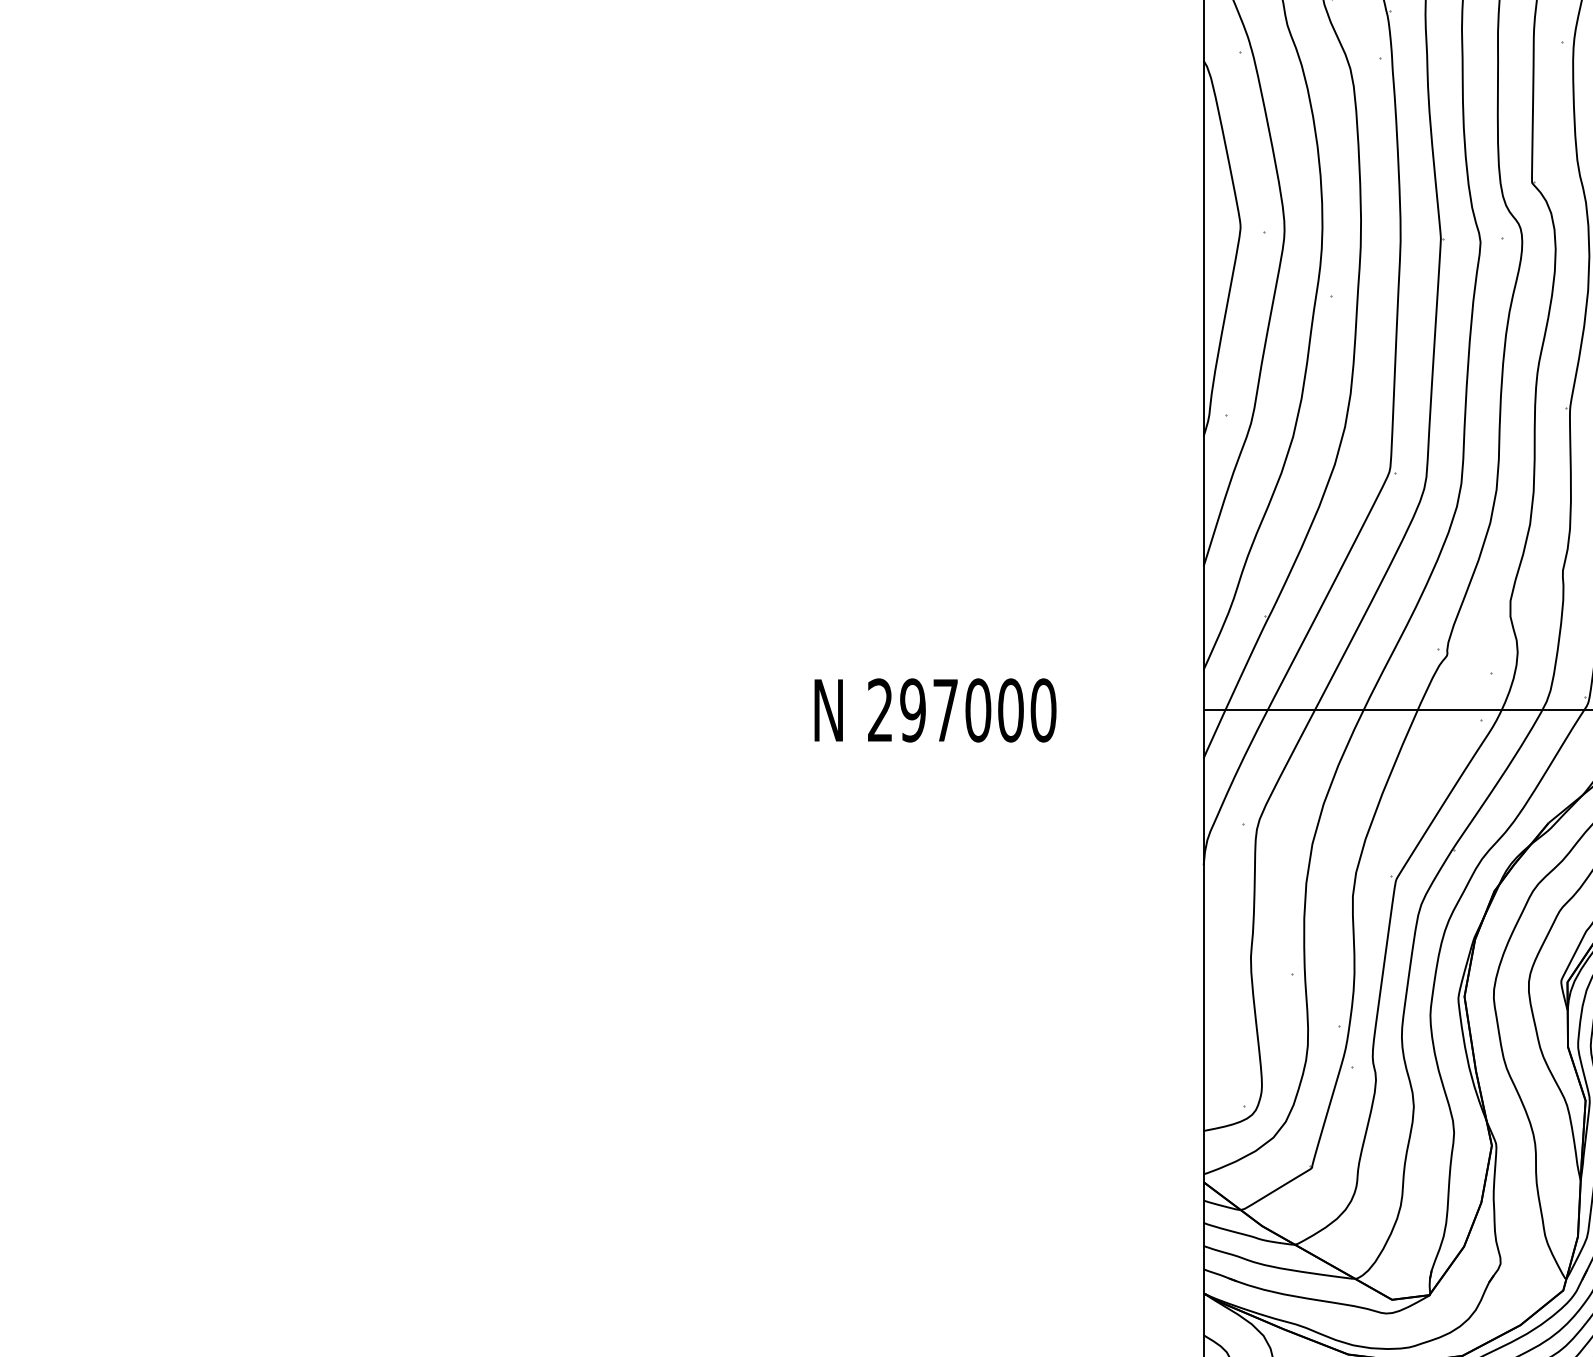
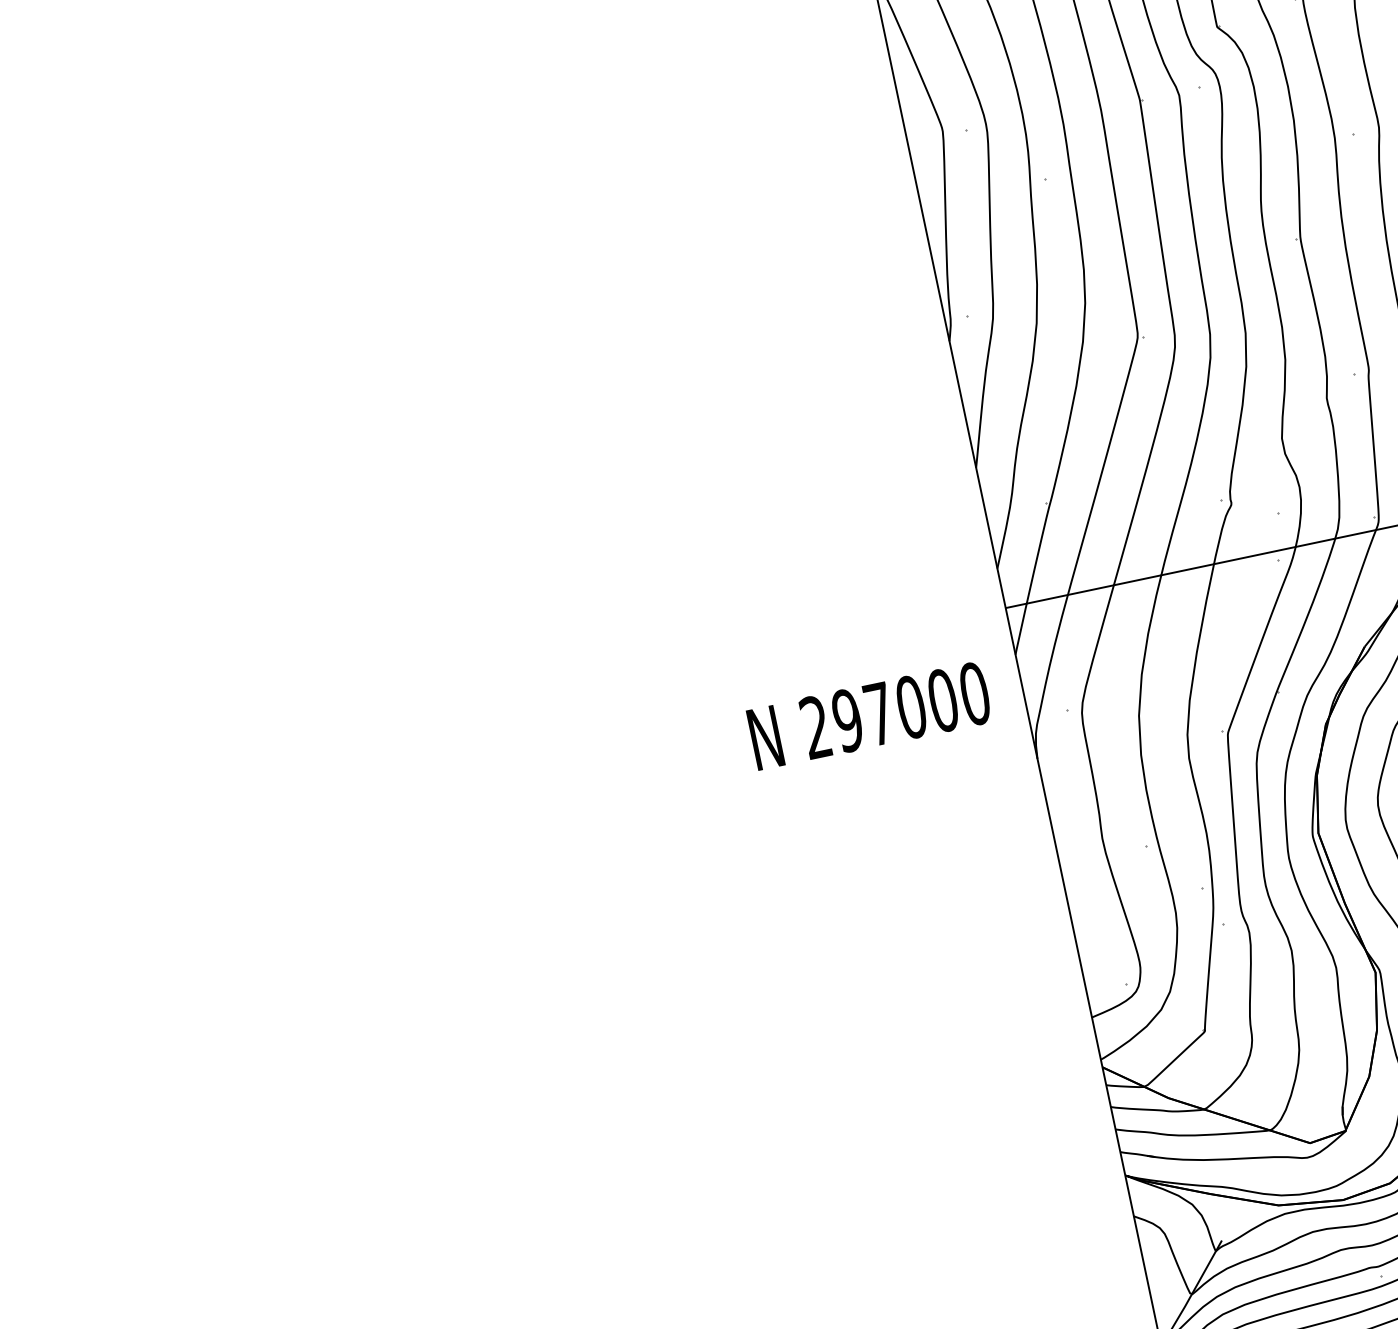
text: (935, 710) -> (869, 716), moved

